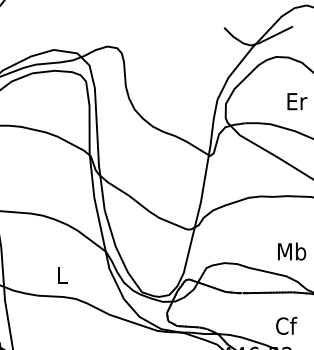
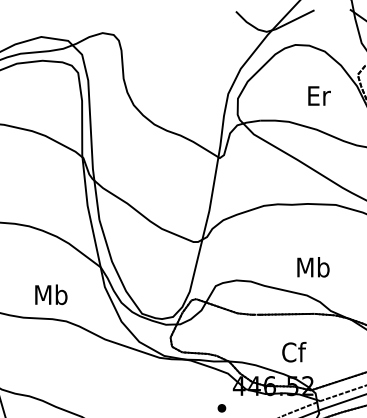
text: (62, 275) -> (51, 294), L -> Mb
text: (286, 326) -> (294, 352), moved

